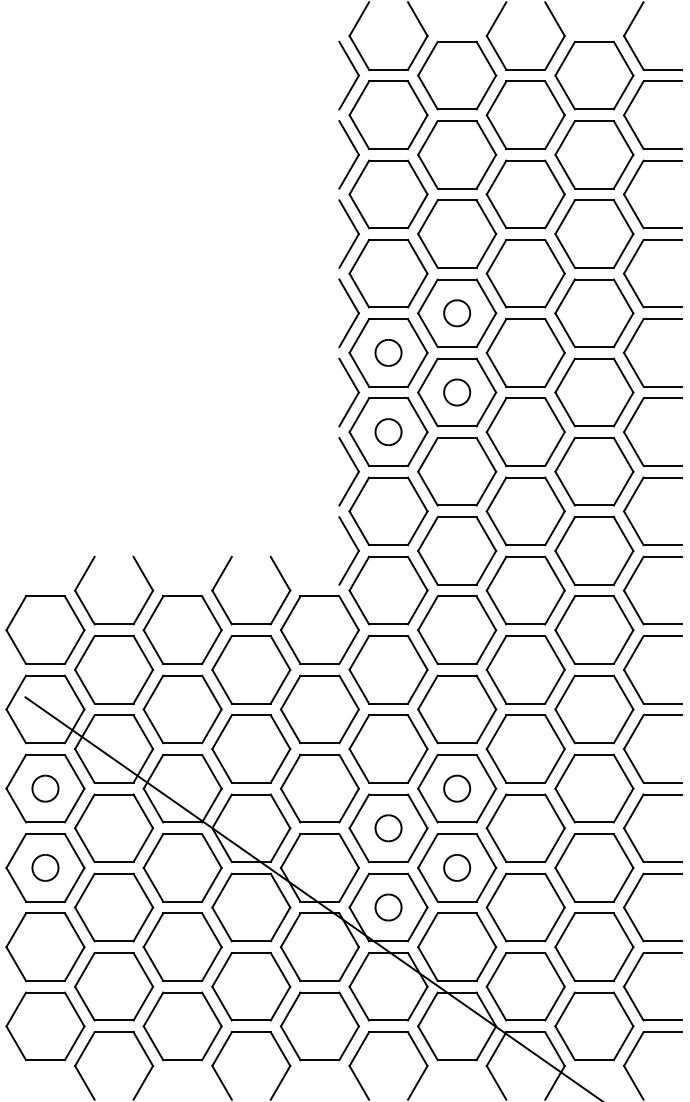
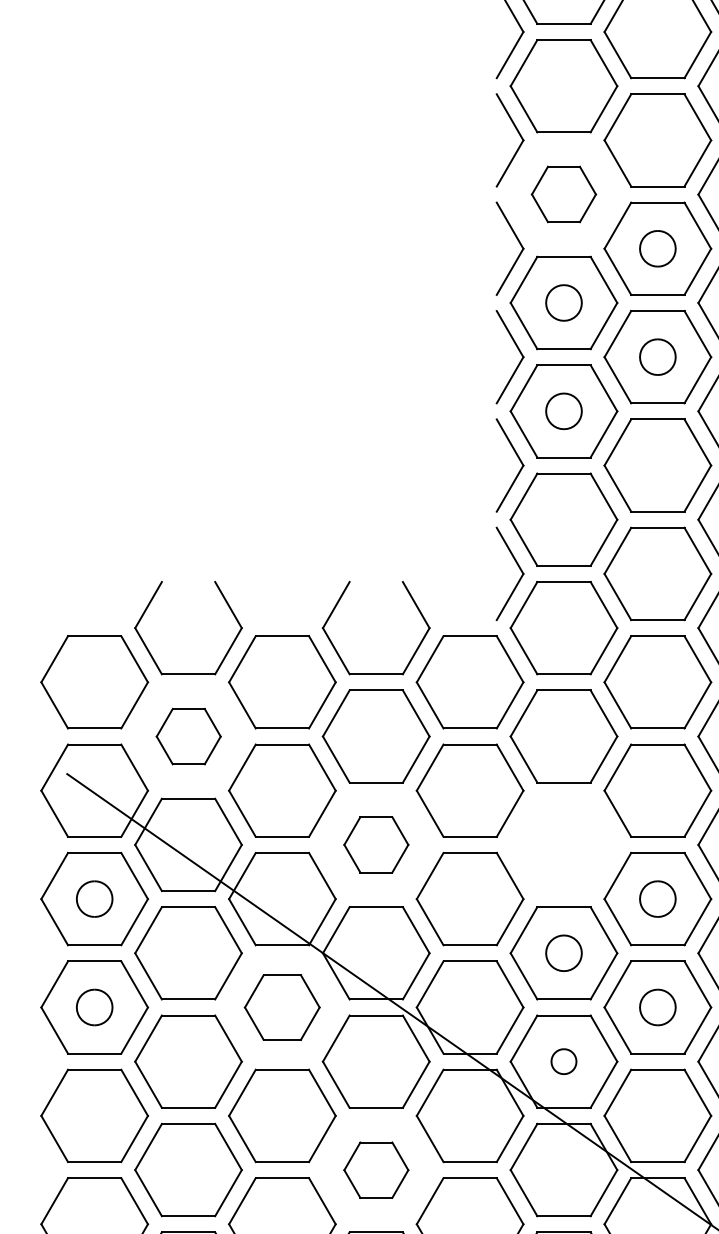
part: (388, 273) -> (563, 194), size x0.6
part: (114, 669) -> (189, 736), size x0.6
part: (251, 748) -> (376, 844), size x0.6
part: (388, 748) -> (563, 844), removed
part: (182, 867) -> (282, 1006), size x0.7
part: (388, 907) -> (563, 1061), size x0.7
part: (251, 986) -> (376, 1169), size x0.6

